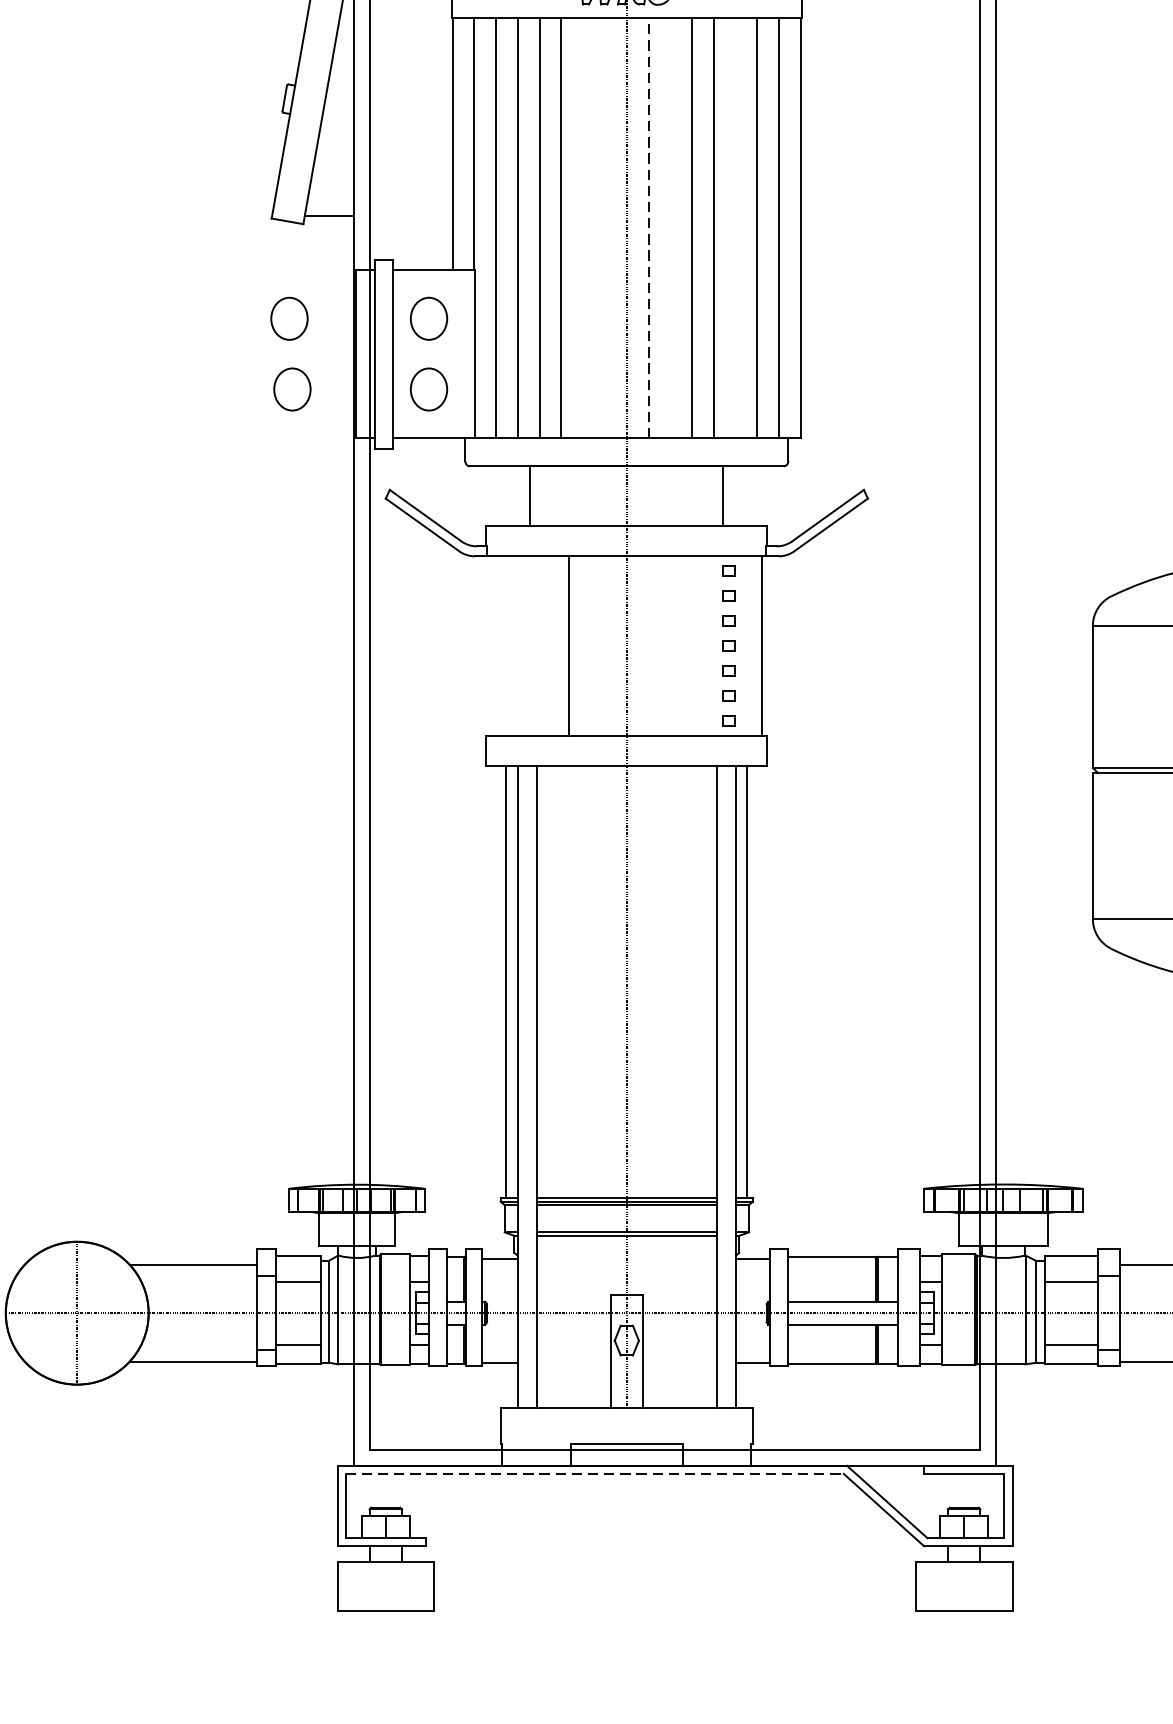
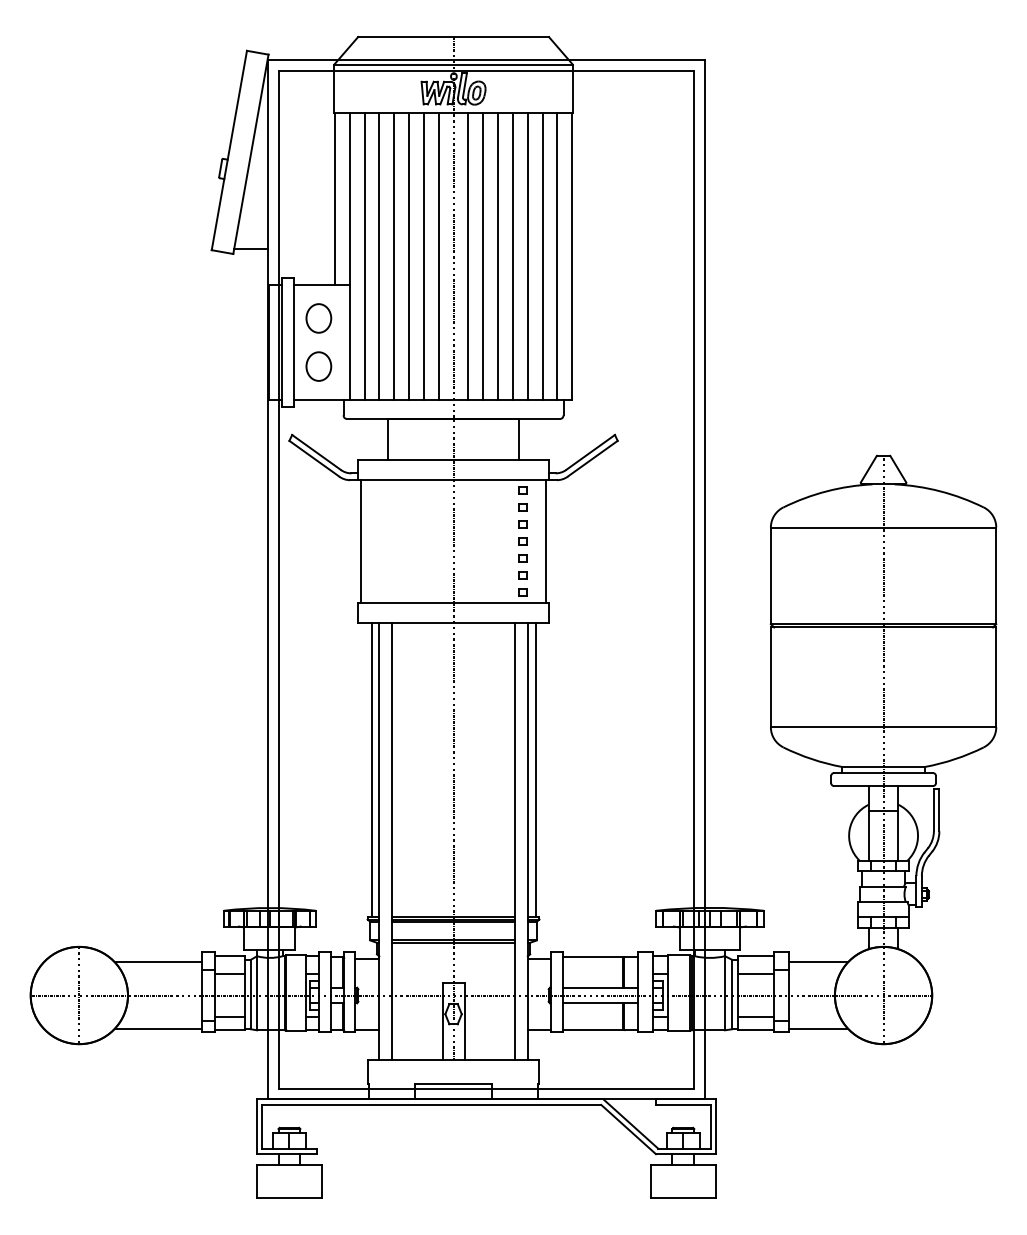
line: (582, 227) -> (423, 256), added
line: (604, 227) -> (438, 256), added
line: (648, 227) -> (468, 256), dashed -> solid
line: (670, 227) -> (483, 256), added
line: (735, 227) -> (527, 256), added
part: (288, 318) -> (223, 318), removed
part: (291, 389) -> (225, 366), removed
line: (569, 646) -> (361, 541), moved
line: (594, 1473) -> (431, 1104), dashed -> solid

